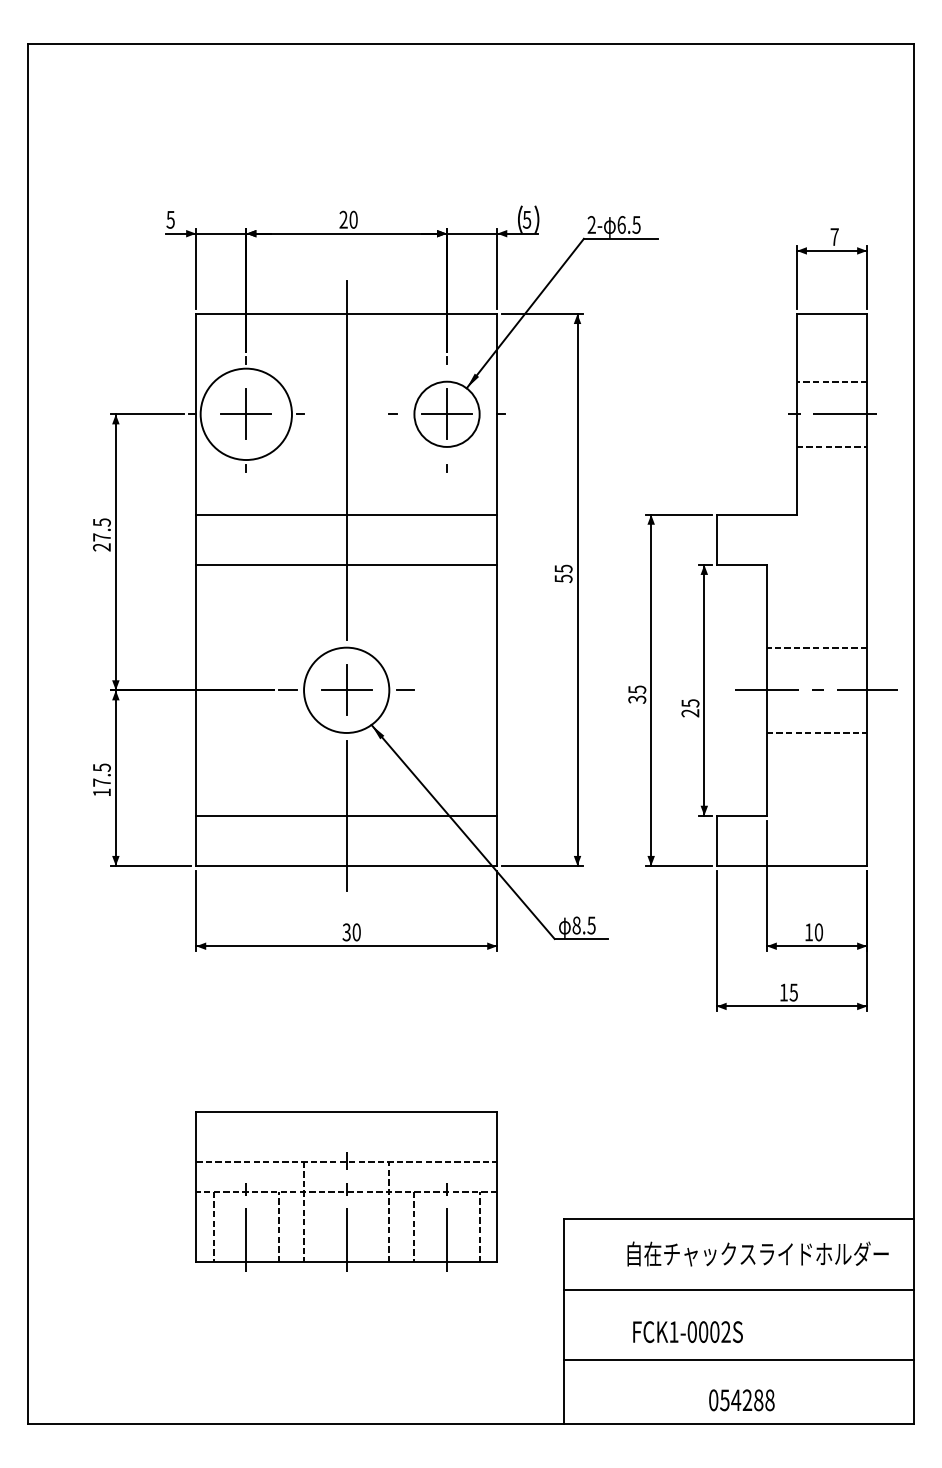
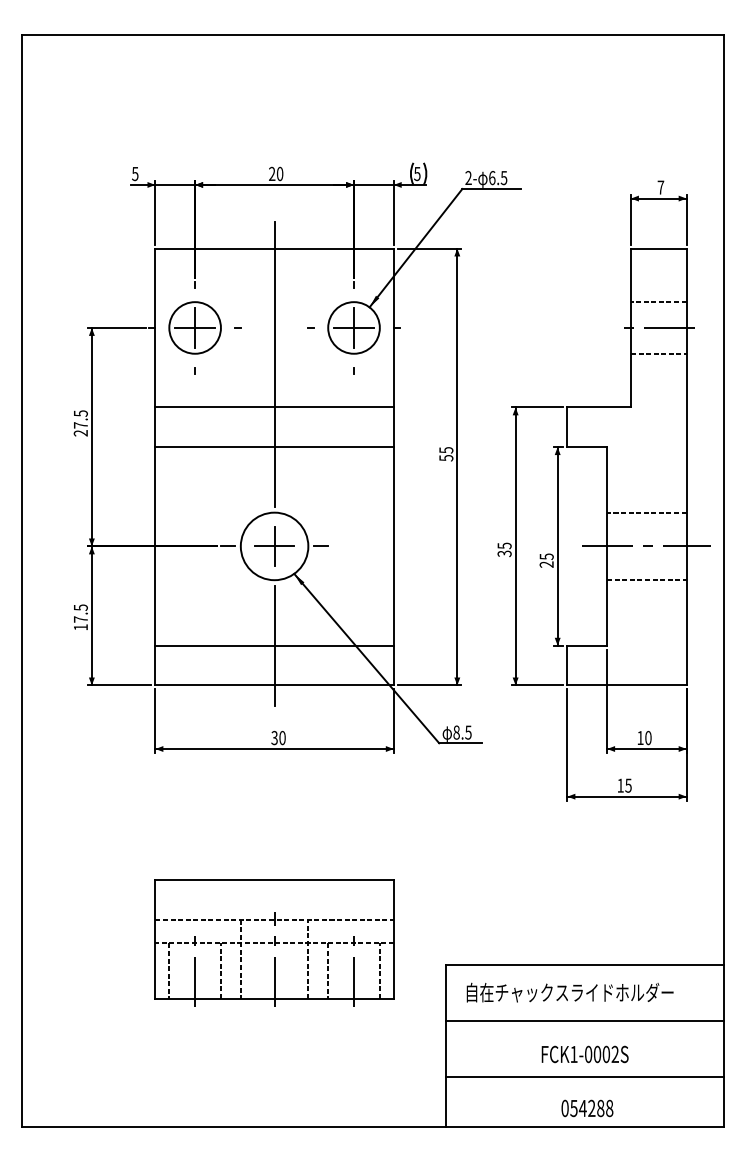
circle: (245, 413) -> (194, 327), size x0.71
text: (757, 1253) -> (569, 992), moved
text: (687, 1331) -> (584, 1053), moved

